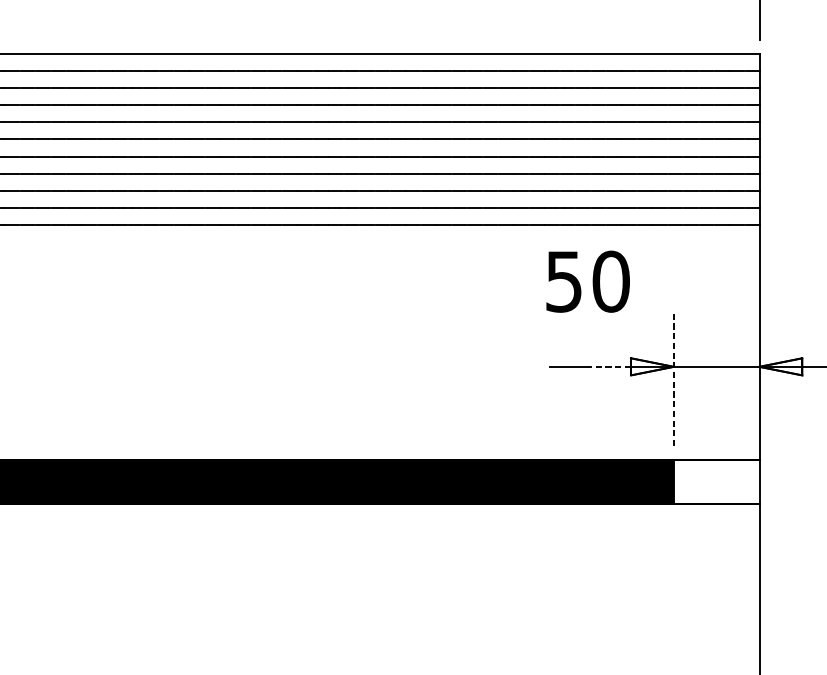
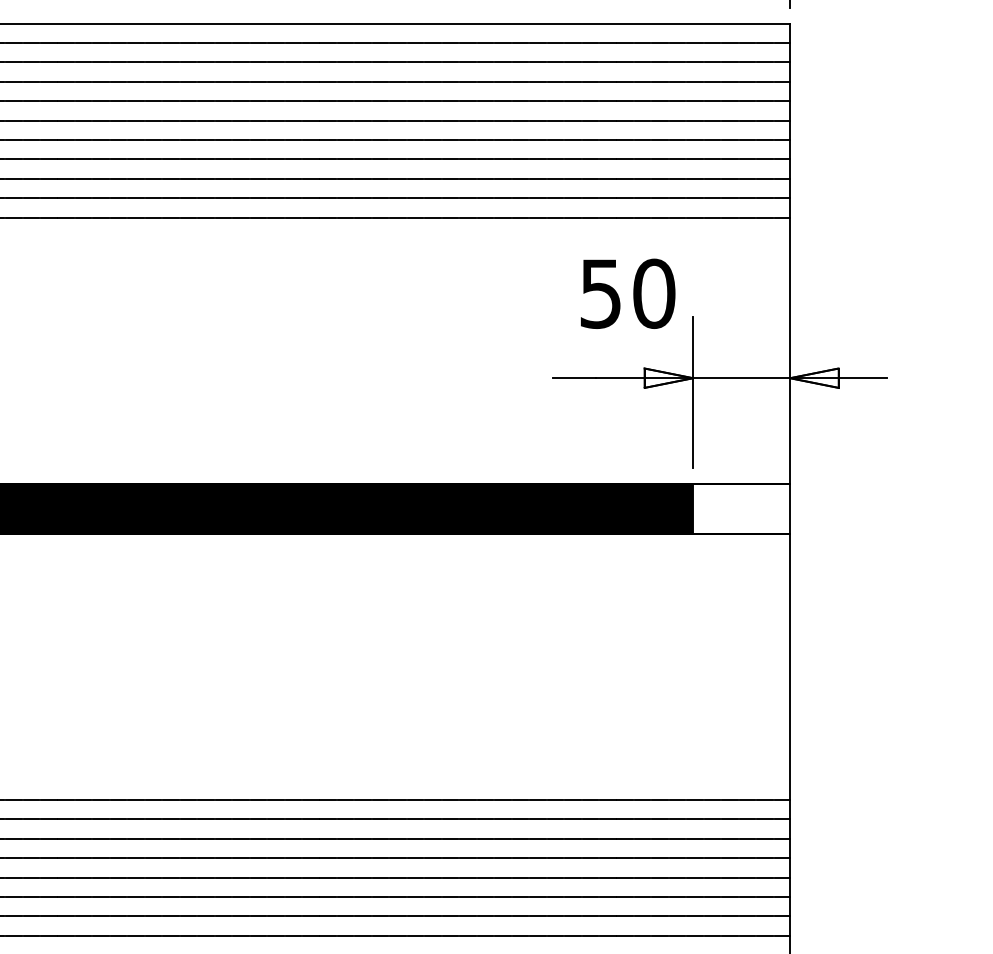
text: (588, 281) -> (628, 293), moved
line: (608, 367) -> (619, 378), dashed -> solid
line: (674, 379) -> (693, 392), dashed -> solid

